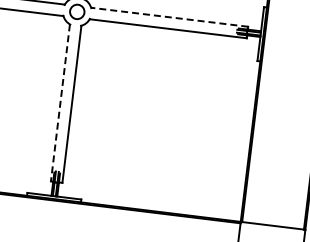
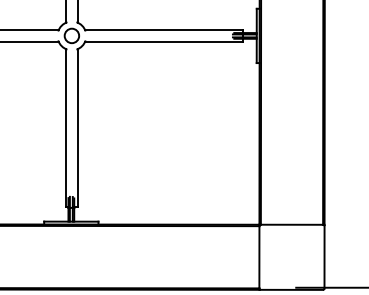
line: (168, 17) -> (163, 30), dashed -> solid
line: (60, 103) -> (66, 128), dashed -> solid

